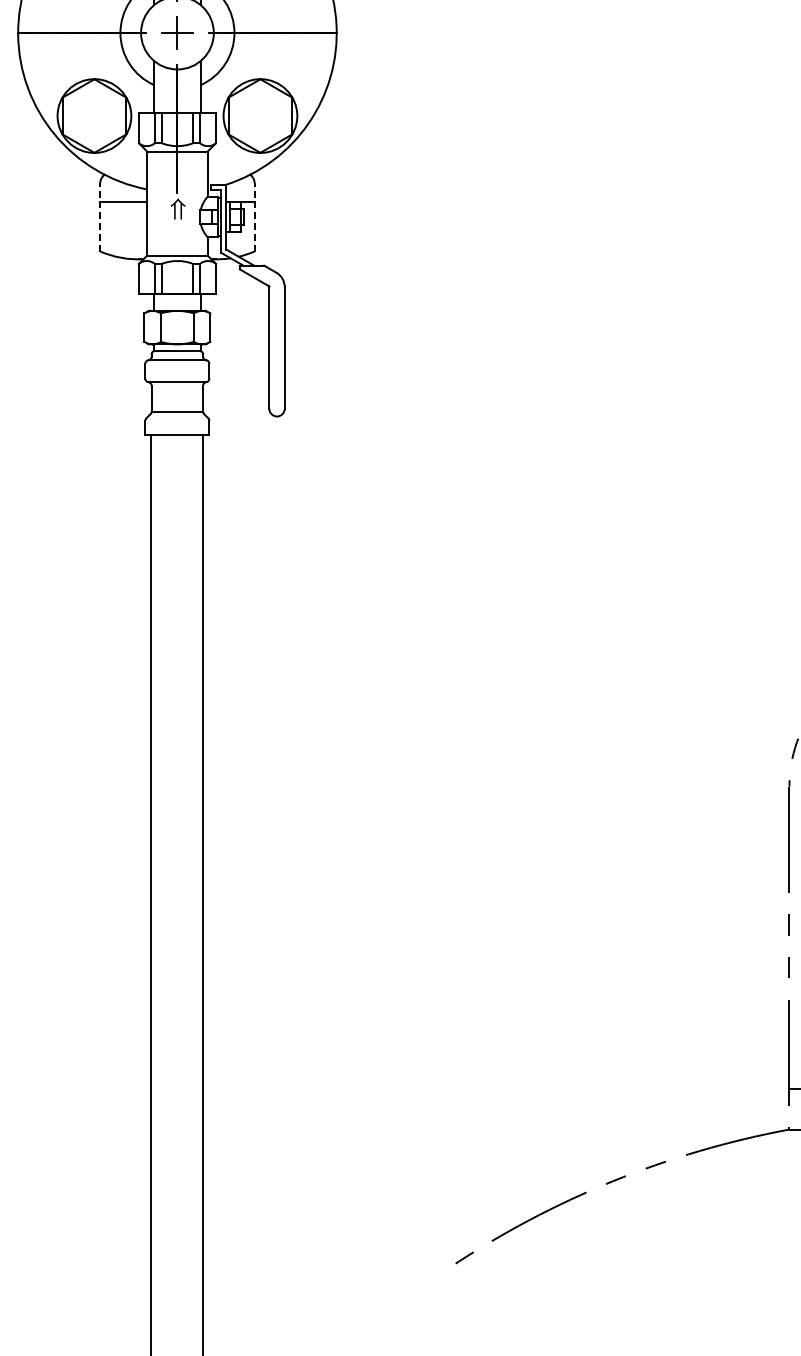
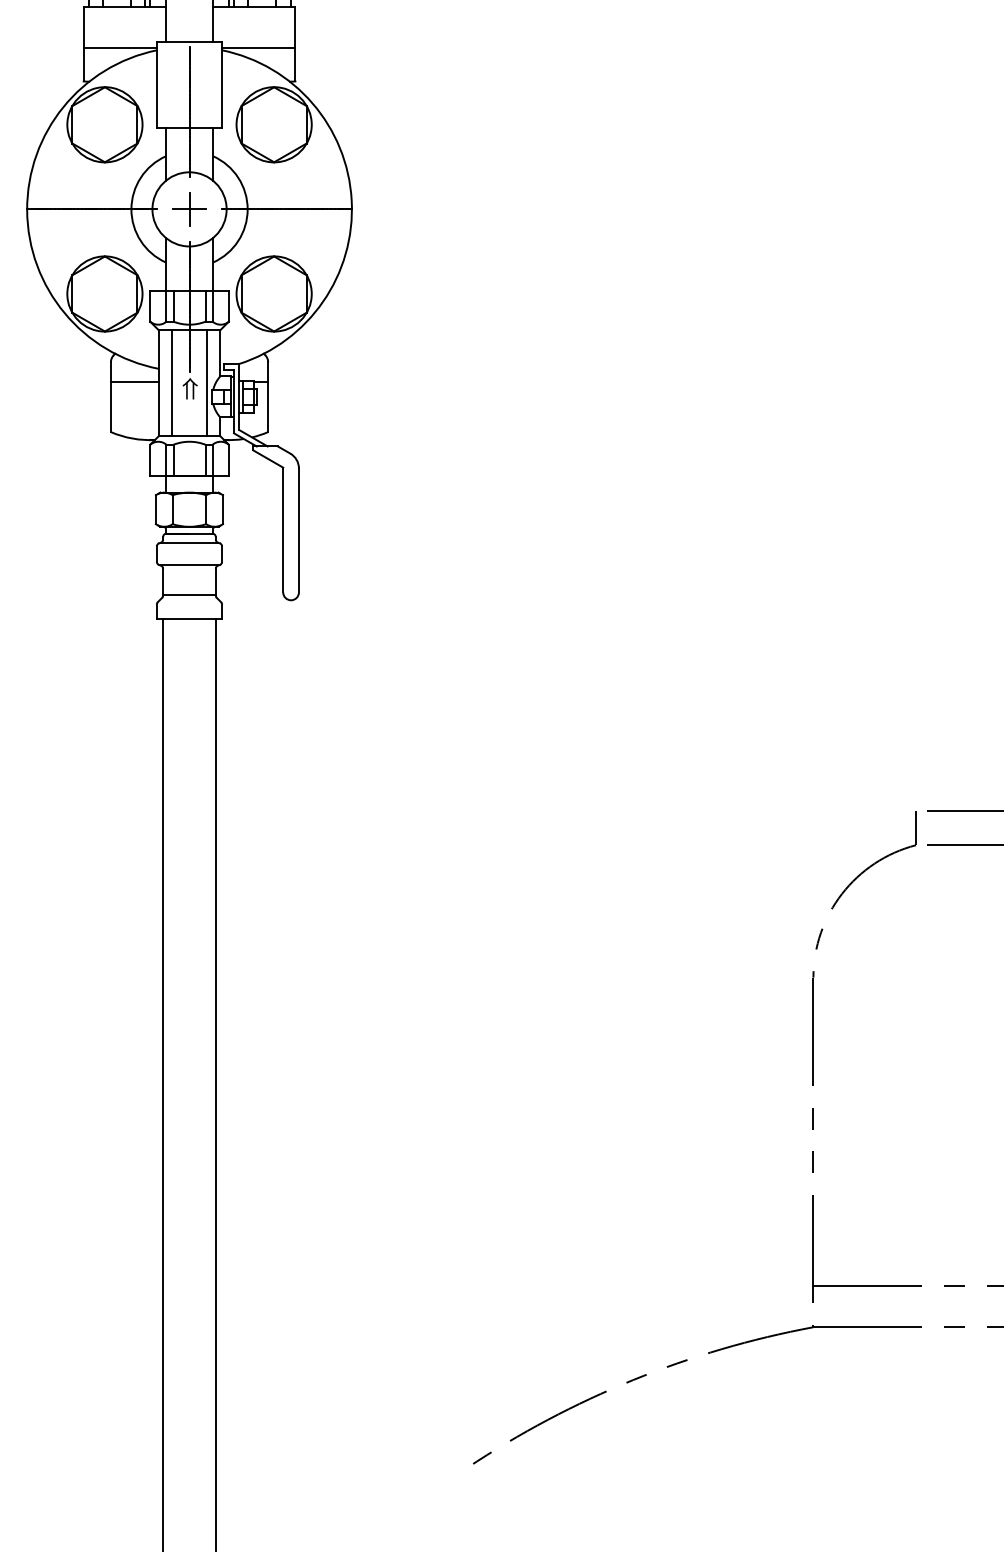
line: (160, 203) -> (172, 383), added
line: (194, 203) -> (206, 383), added
line: (99, 217) -> (110, 397), dashed -> solid
line: (254, 217) -> (268, 397), dashed -> solid

